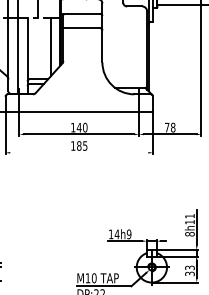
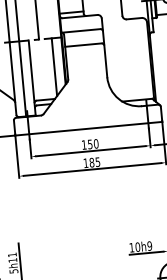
text: (78, 127) -> (89, 144), 140 -> 150
line: (79, 152) -> (92, 169), added
text: (116, 234) -> (137, 247), 14h9 -> 10h9

